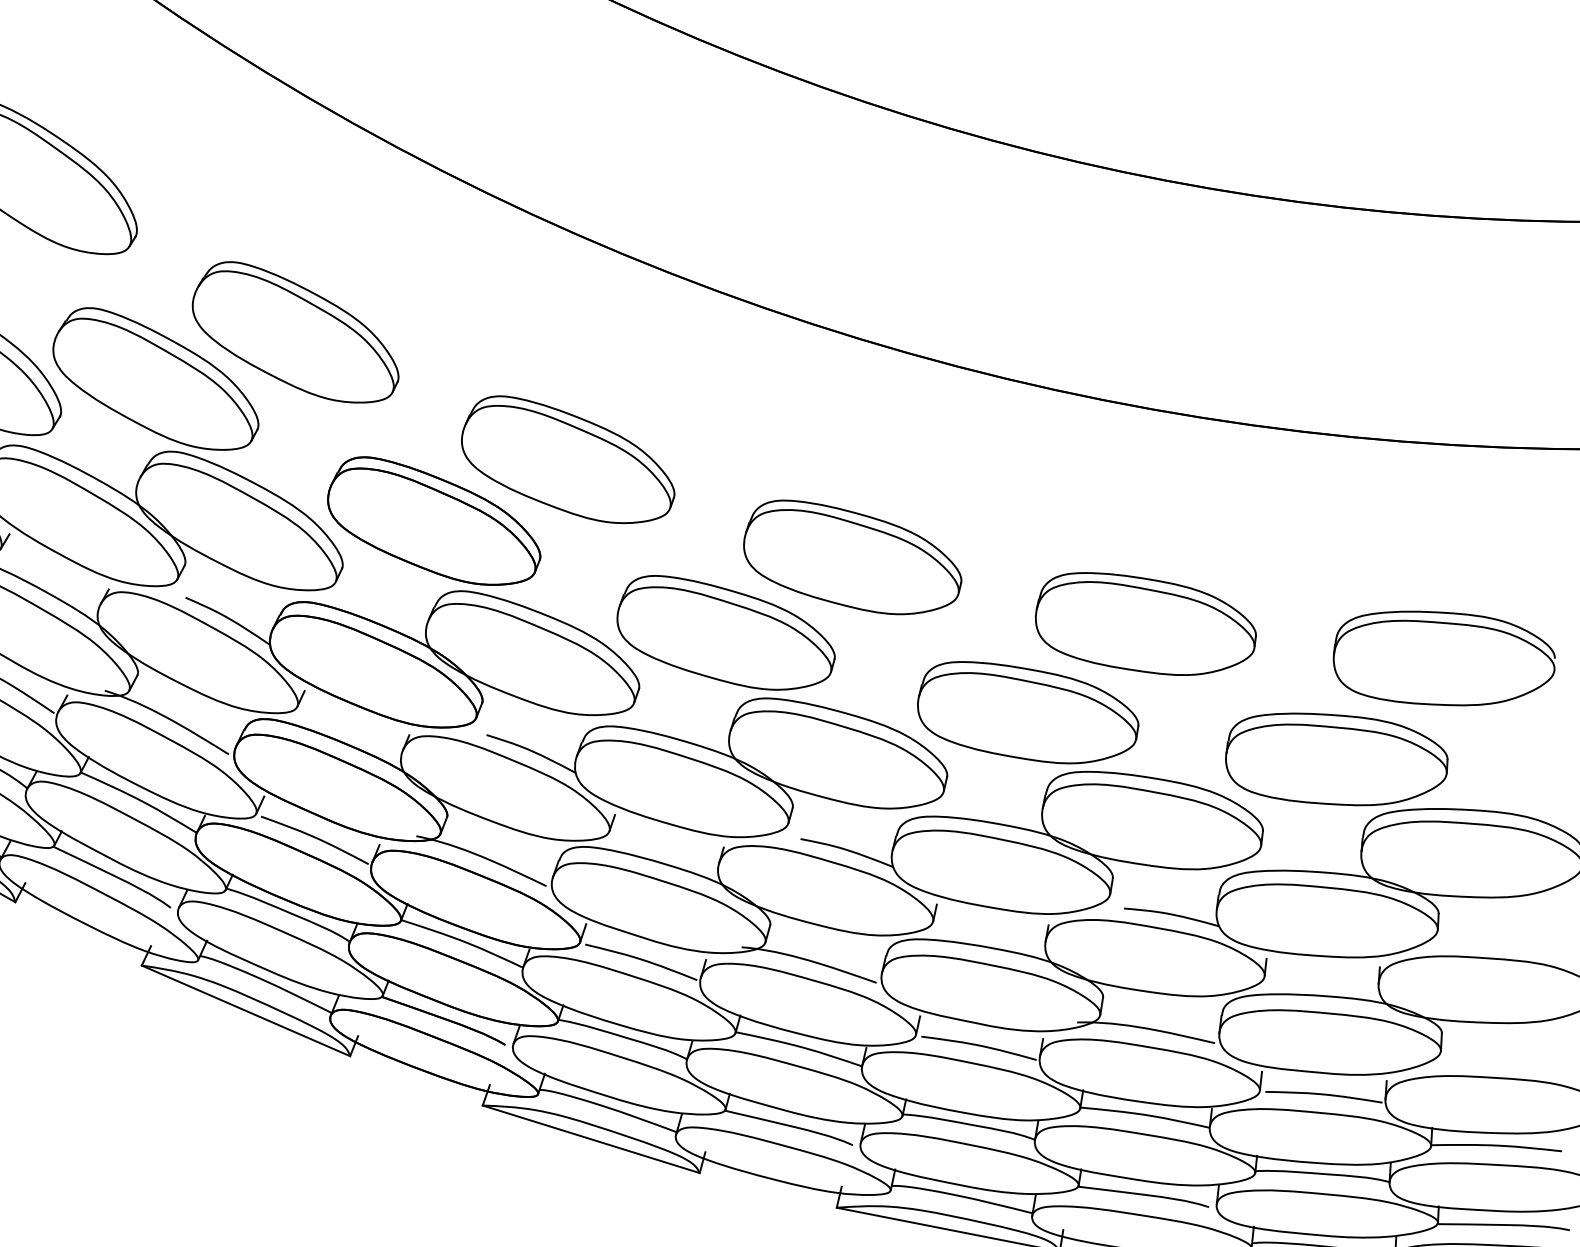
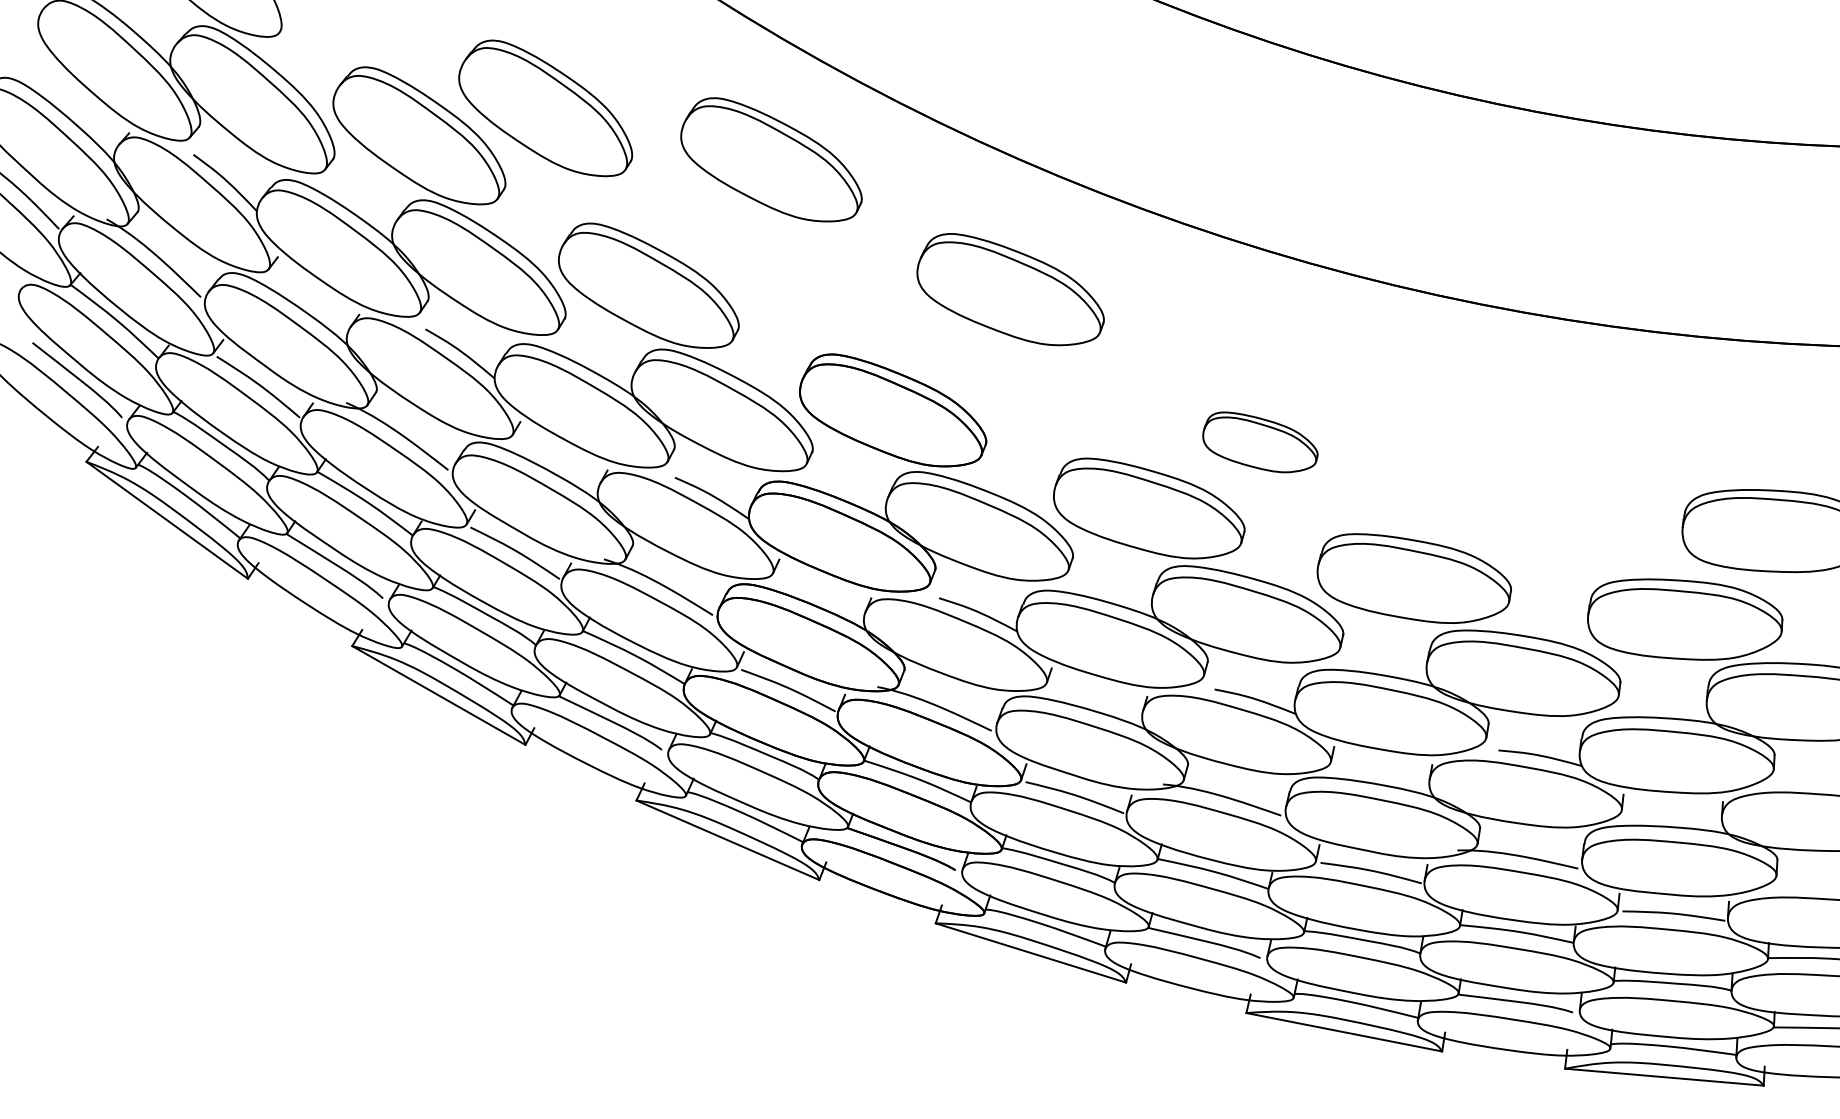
part: (295, 331) -> (771, 159), moved
part: (567, 459) -> (1010, 289), moved
part: (852, 557) -> (1260, 442), size x0.6
part: (1145, 623) -> (1517, 500), removed

